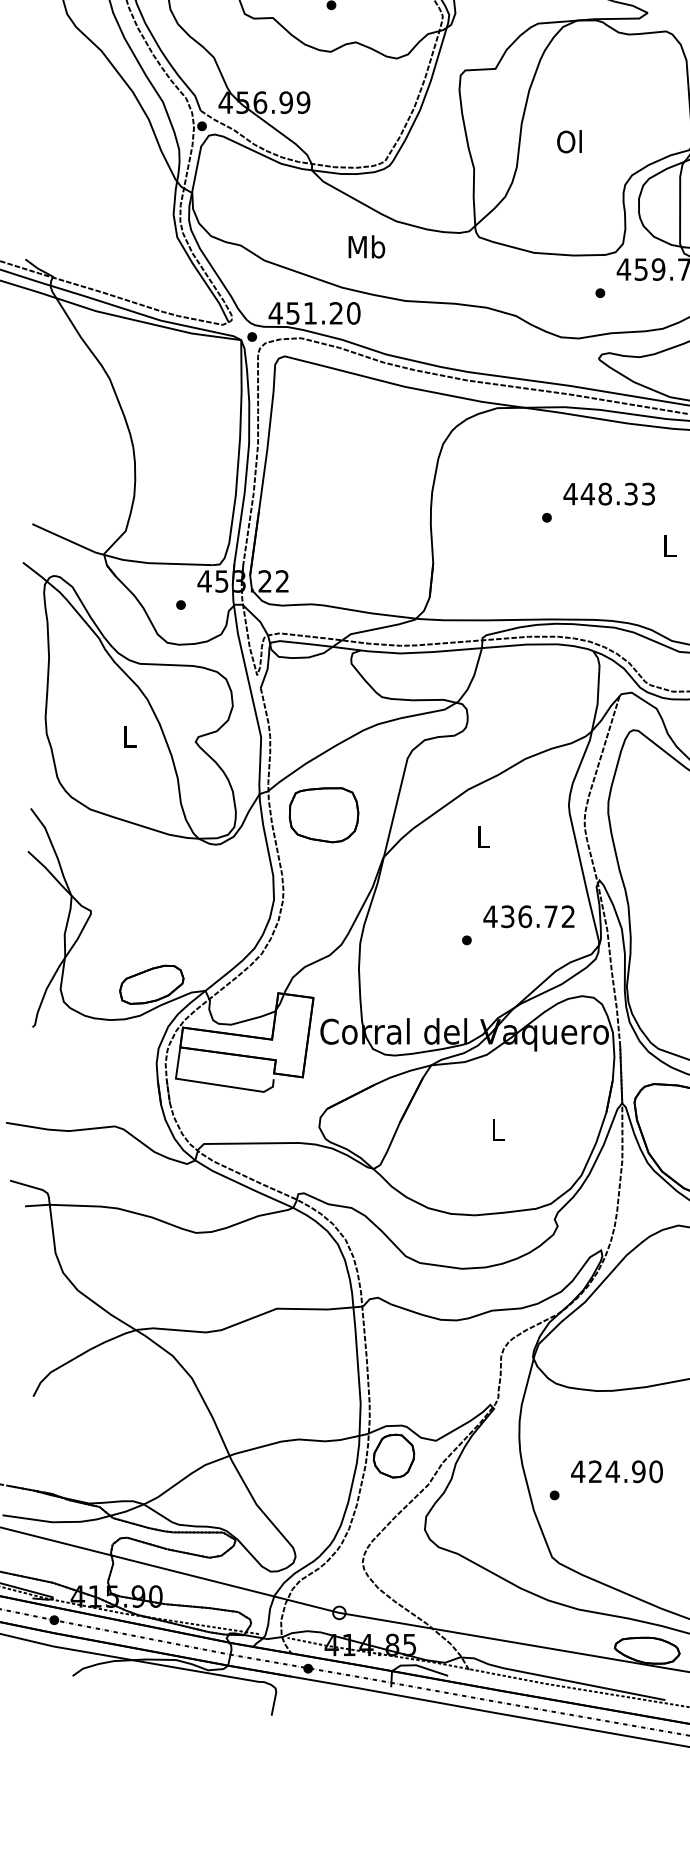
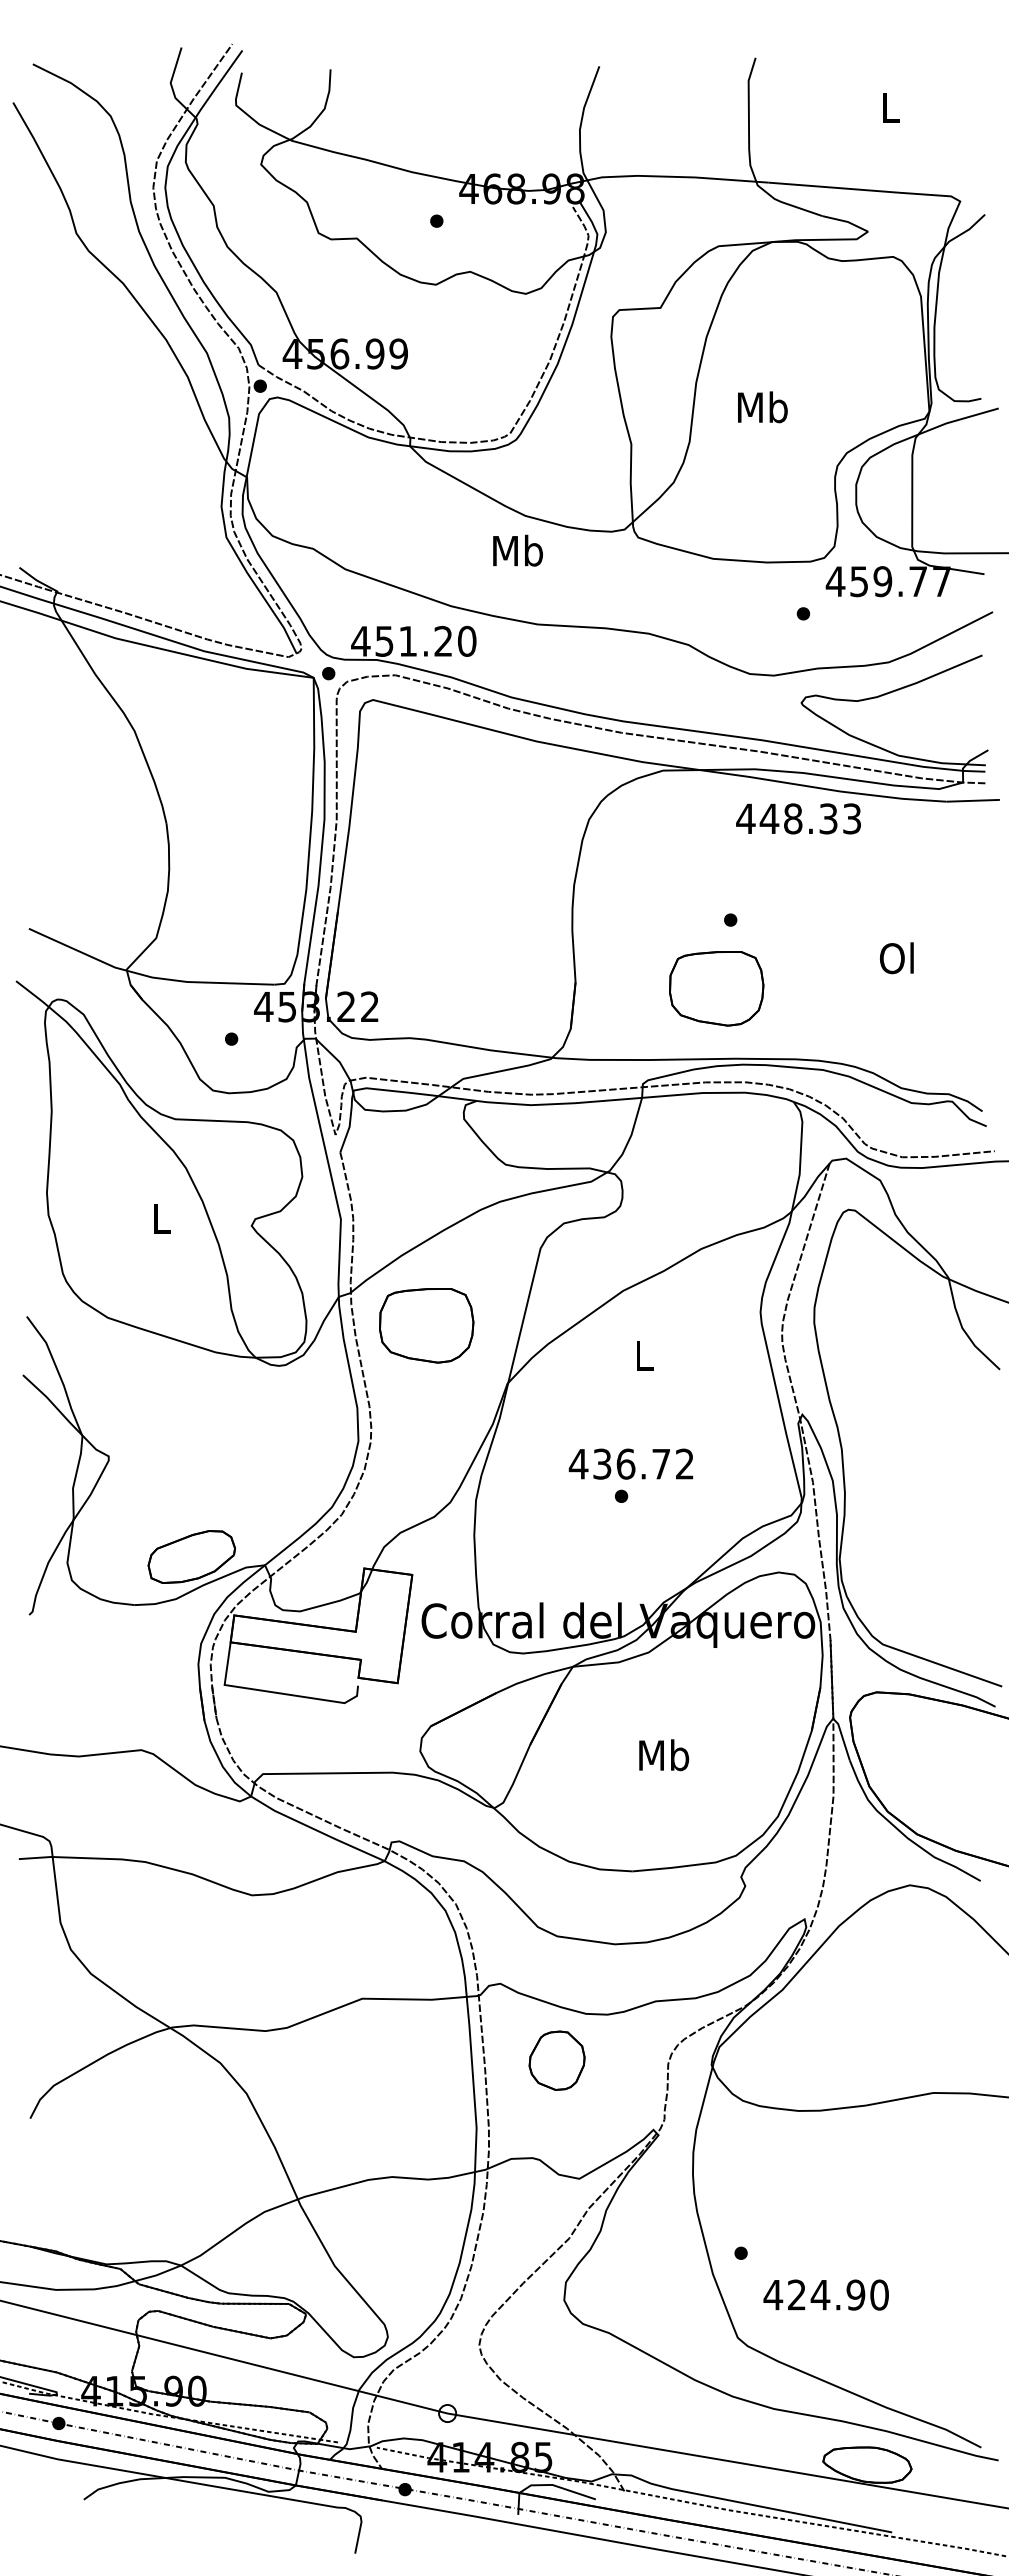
text: (570, 141) -> (762, 407), Ol -> Mb
text: (366, 246) -> (517, 550), moved
text: (609, 493) -> (798, 818), moved
text: (668, 545) -> (896, 958), L -> Ol
part: (536, 567) -> (716, 988), added
text: (528, 916) -> (630, 1463), moved
text: (498, 1130) -> (664, 1755), L -> Mb
part: (393, 1455) -> (556, 2060), moved
text: (616, 1471) -> (825, 2294), moved

